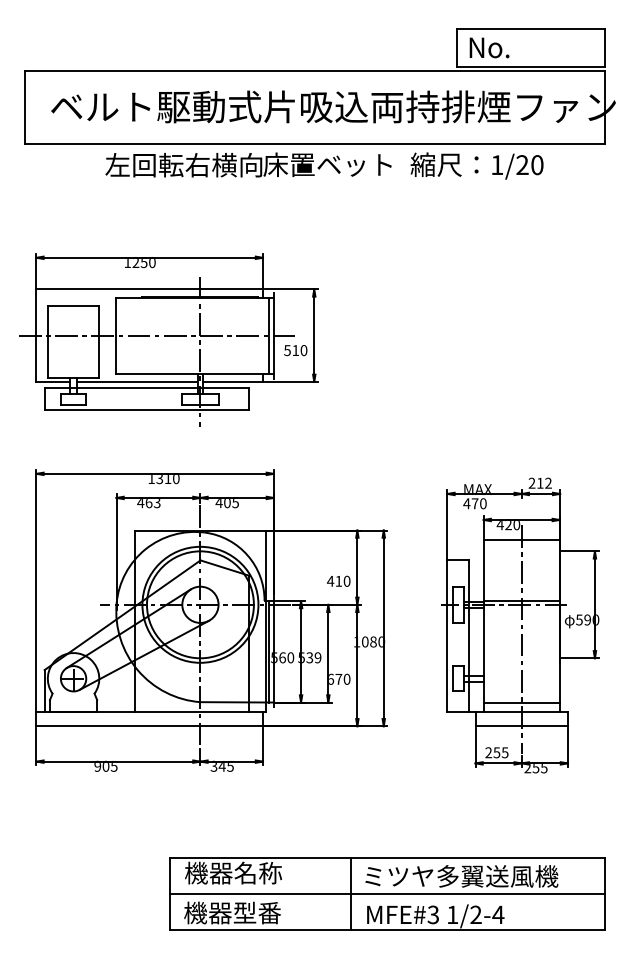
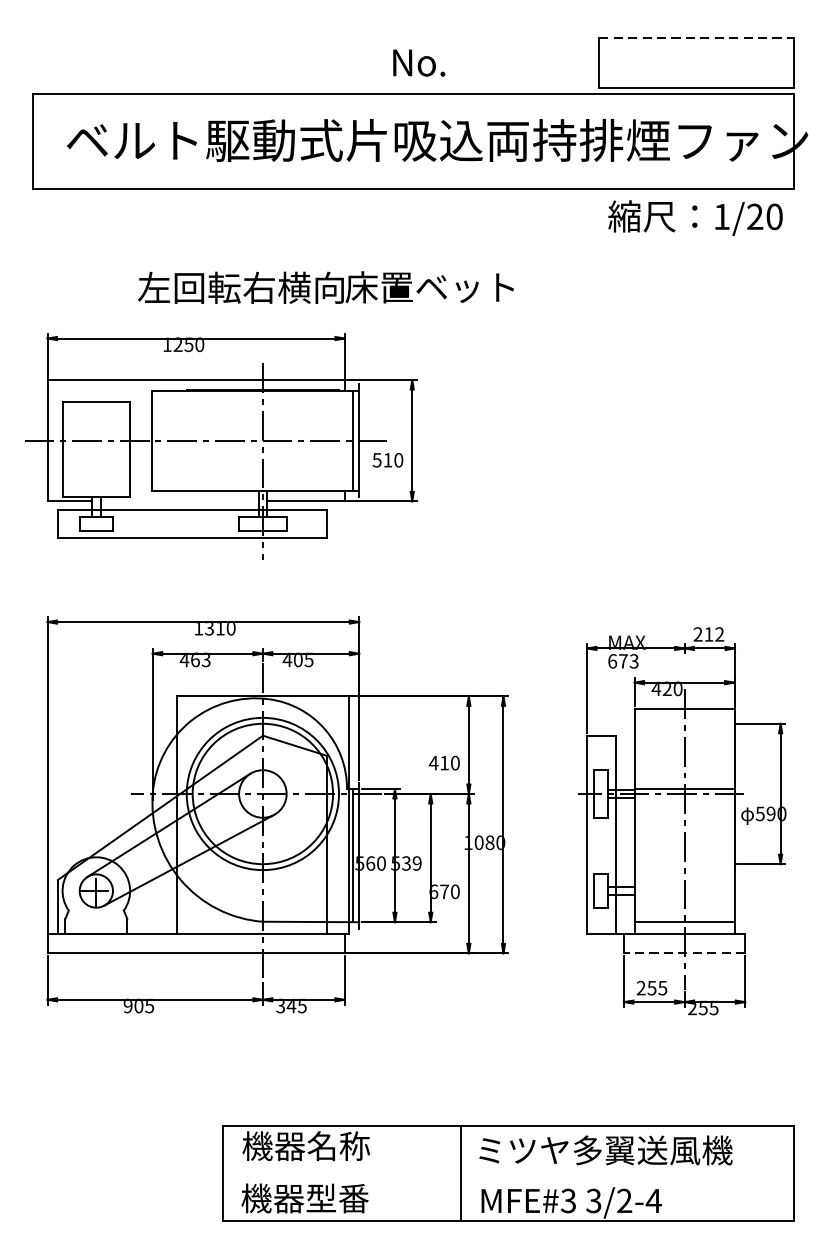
line: (531, 28) -> (697, 37), solid -> dashed
text: (489, 47) -> (419, 62), moved
text: (248, 164) -> (325, 286), moved
text: (476, 165) -> (694, 217), moved
line: (137, 381) -> (180, 500), removed
text: (474, 503) -> (622, 661), 470 -> 673
line: (521, 726) -> (684, 953), solid -> dashed
line: (387, 893) -> (508, 1172), removed
text: (452, 914) -> (593, 1200), 1/2-4 -> 3/2-4

